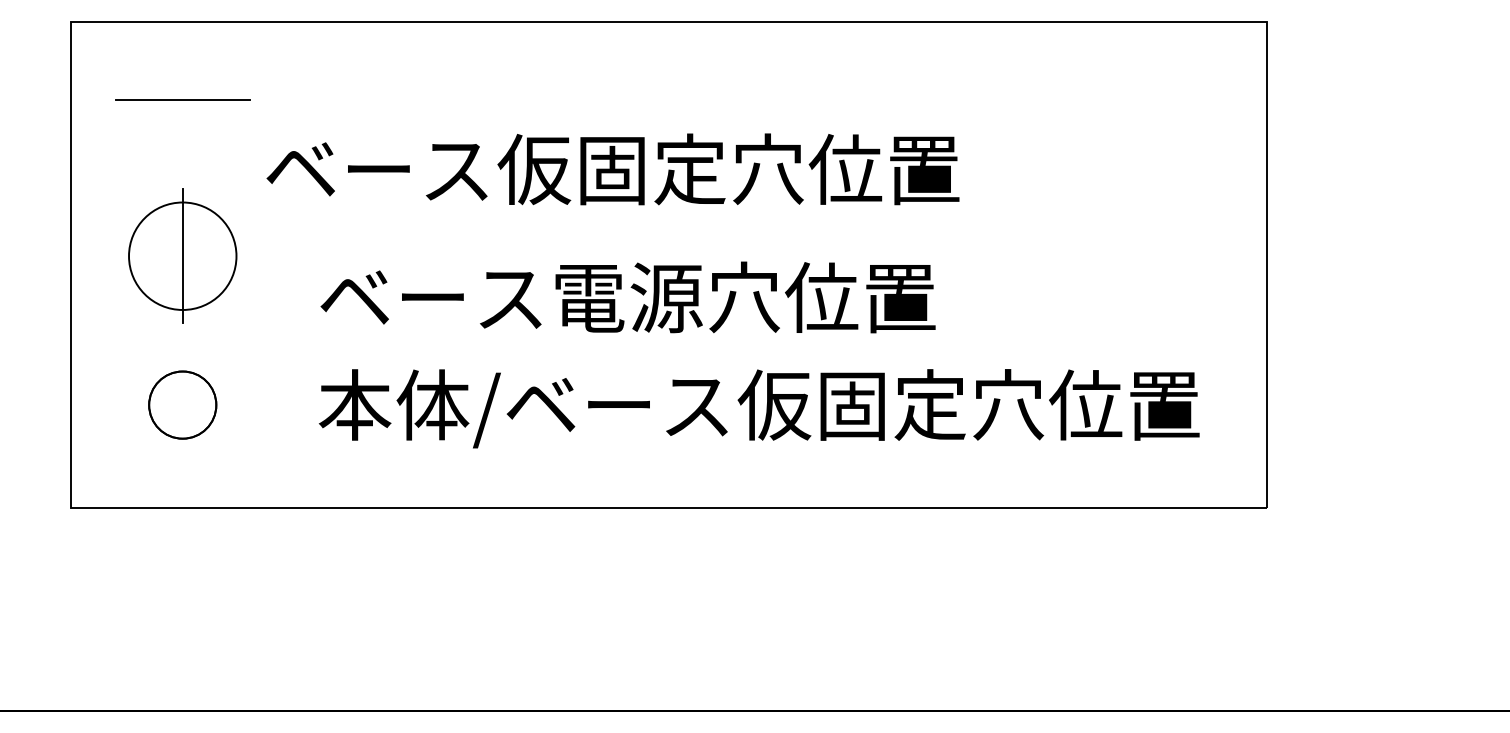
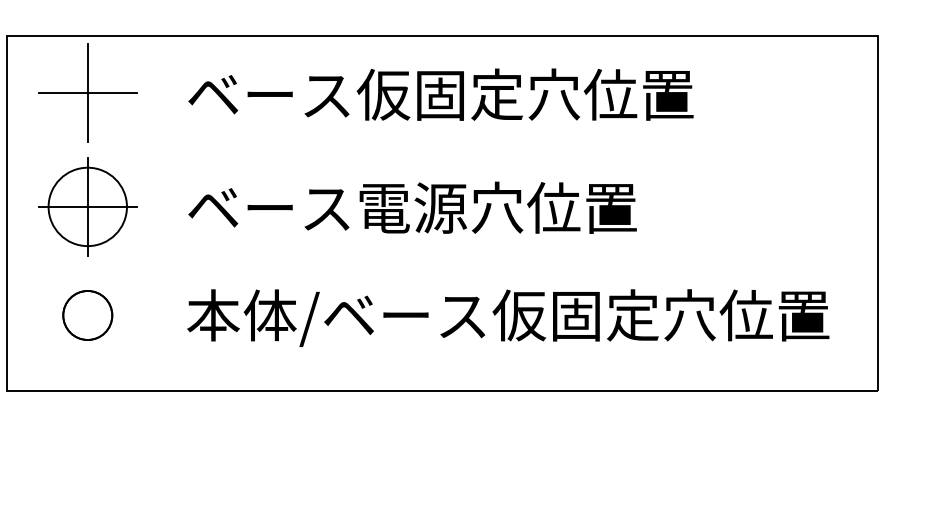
line: (182, 99) -> (87, 92), added
text: (612, 169) -> (440, 94), moved
line: (182, 256) -> (87, 207), added
text: (627, 297) -> (412, 207), moved

